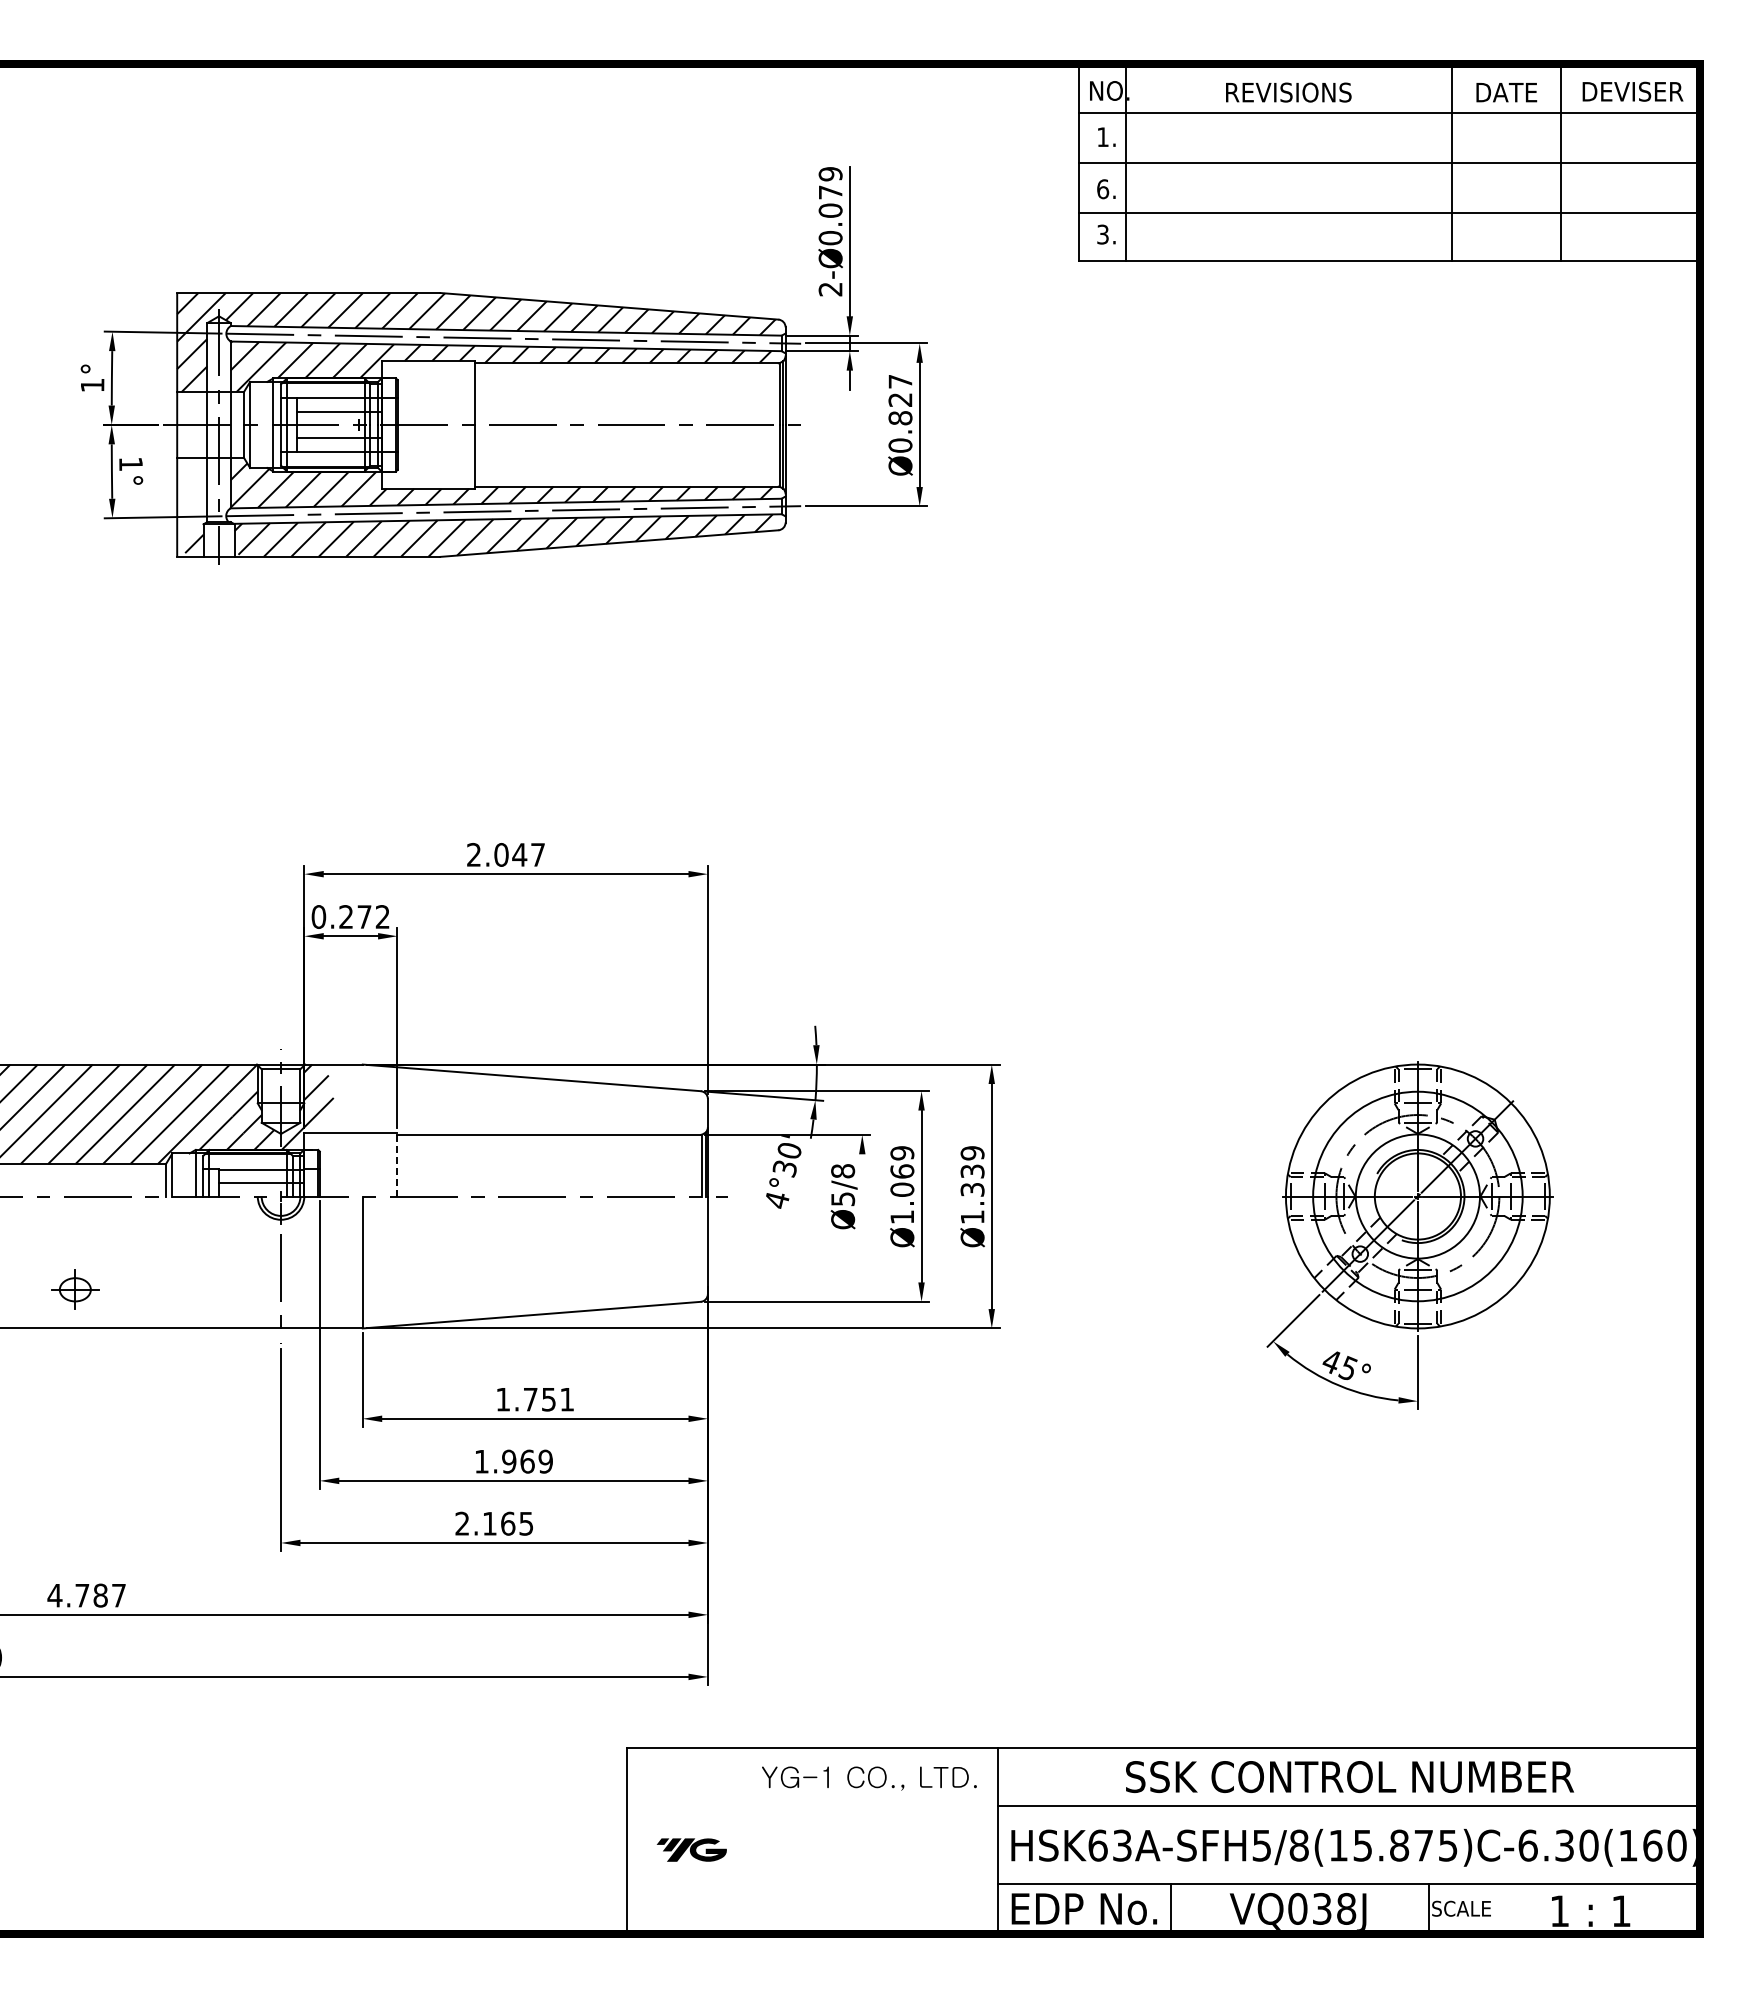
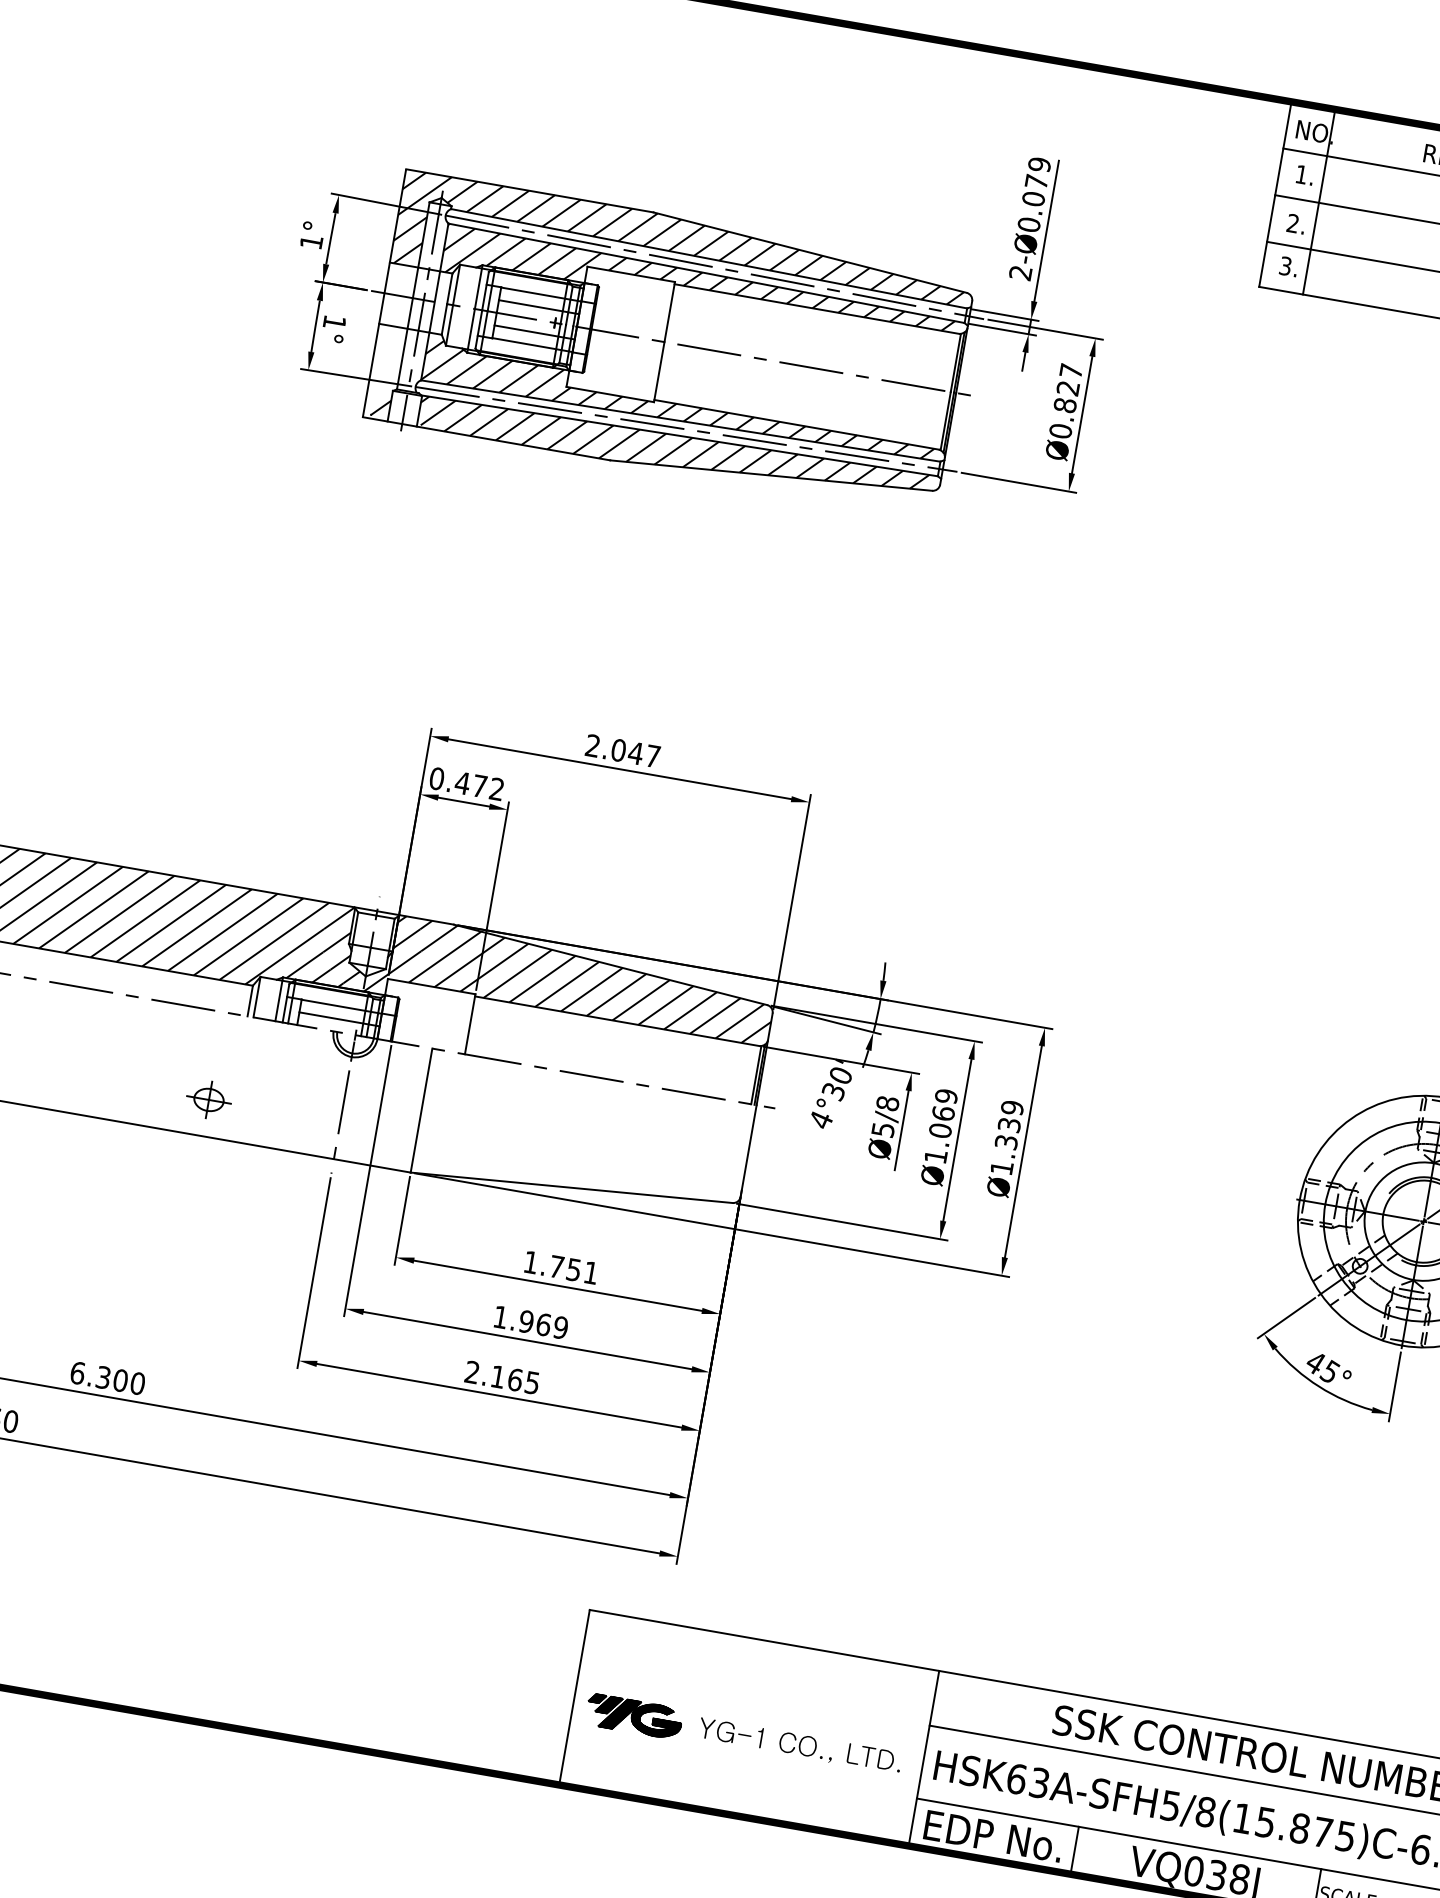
text: (1103, 189) -> (1293, 223), 6. -> 2.
text: (345, 916) -> (462, 782), 0.272 -> 0.472
hatch: (516, 1099) -> (592, 982), added
line: (397, 1164) -> (470, 1024), dashed -> solid
line: (862, 1196) -> (901, 1130), added
part: (75, 1289) -> (209, 1099), moved
text: (86, 1595) -> (107, 1378), 4.787 -> 6.300
text: (869, 1778) -> (800, 1746), moved
part: (691, 1849) -> (634, 1716), size x1.43

